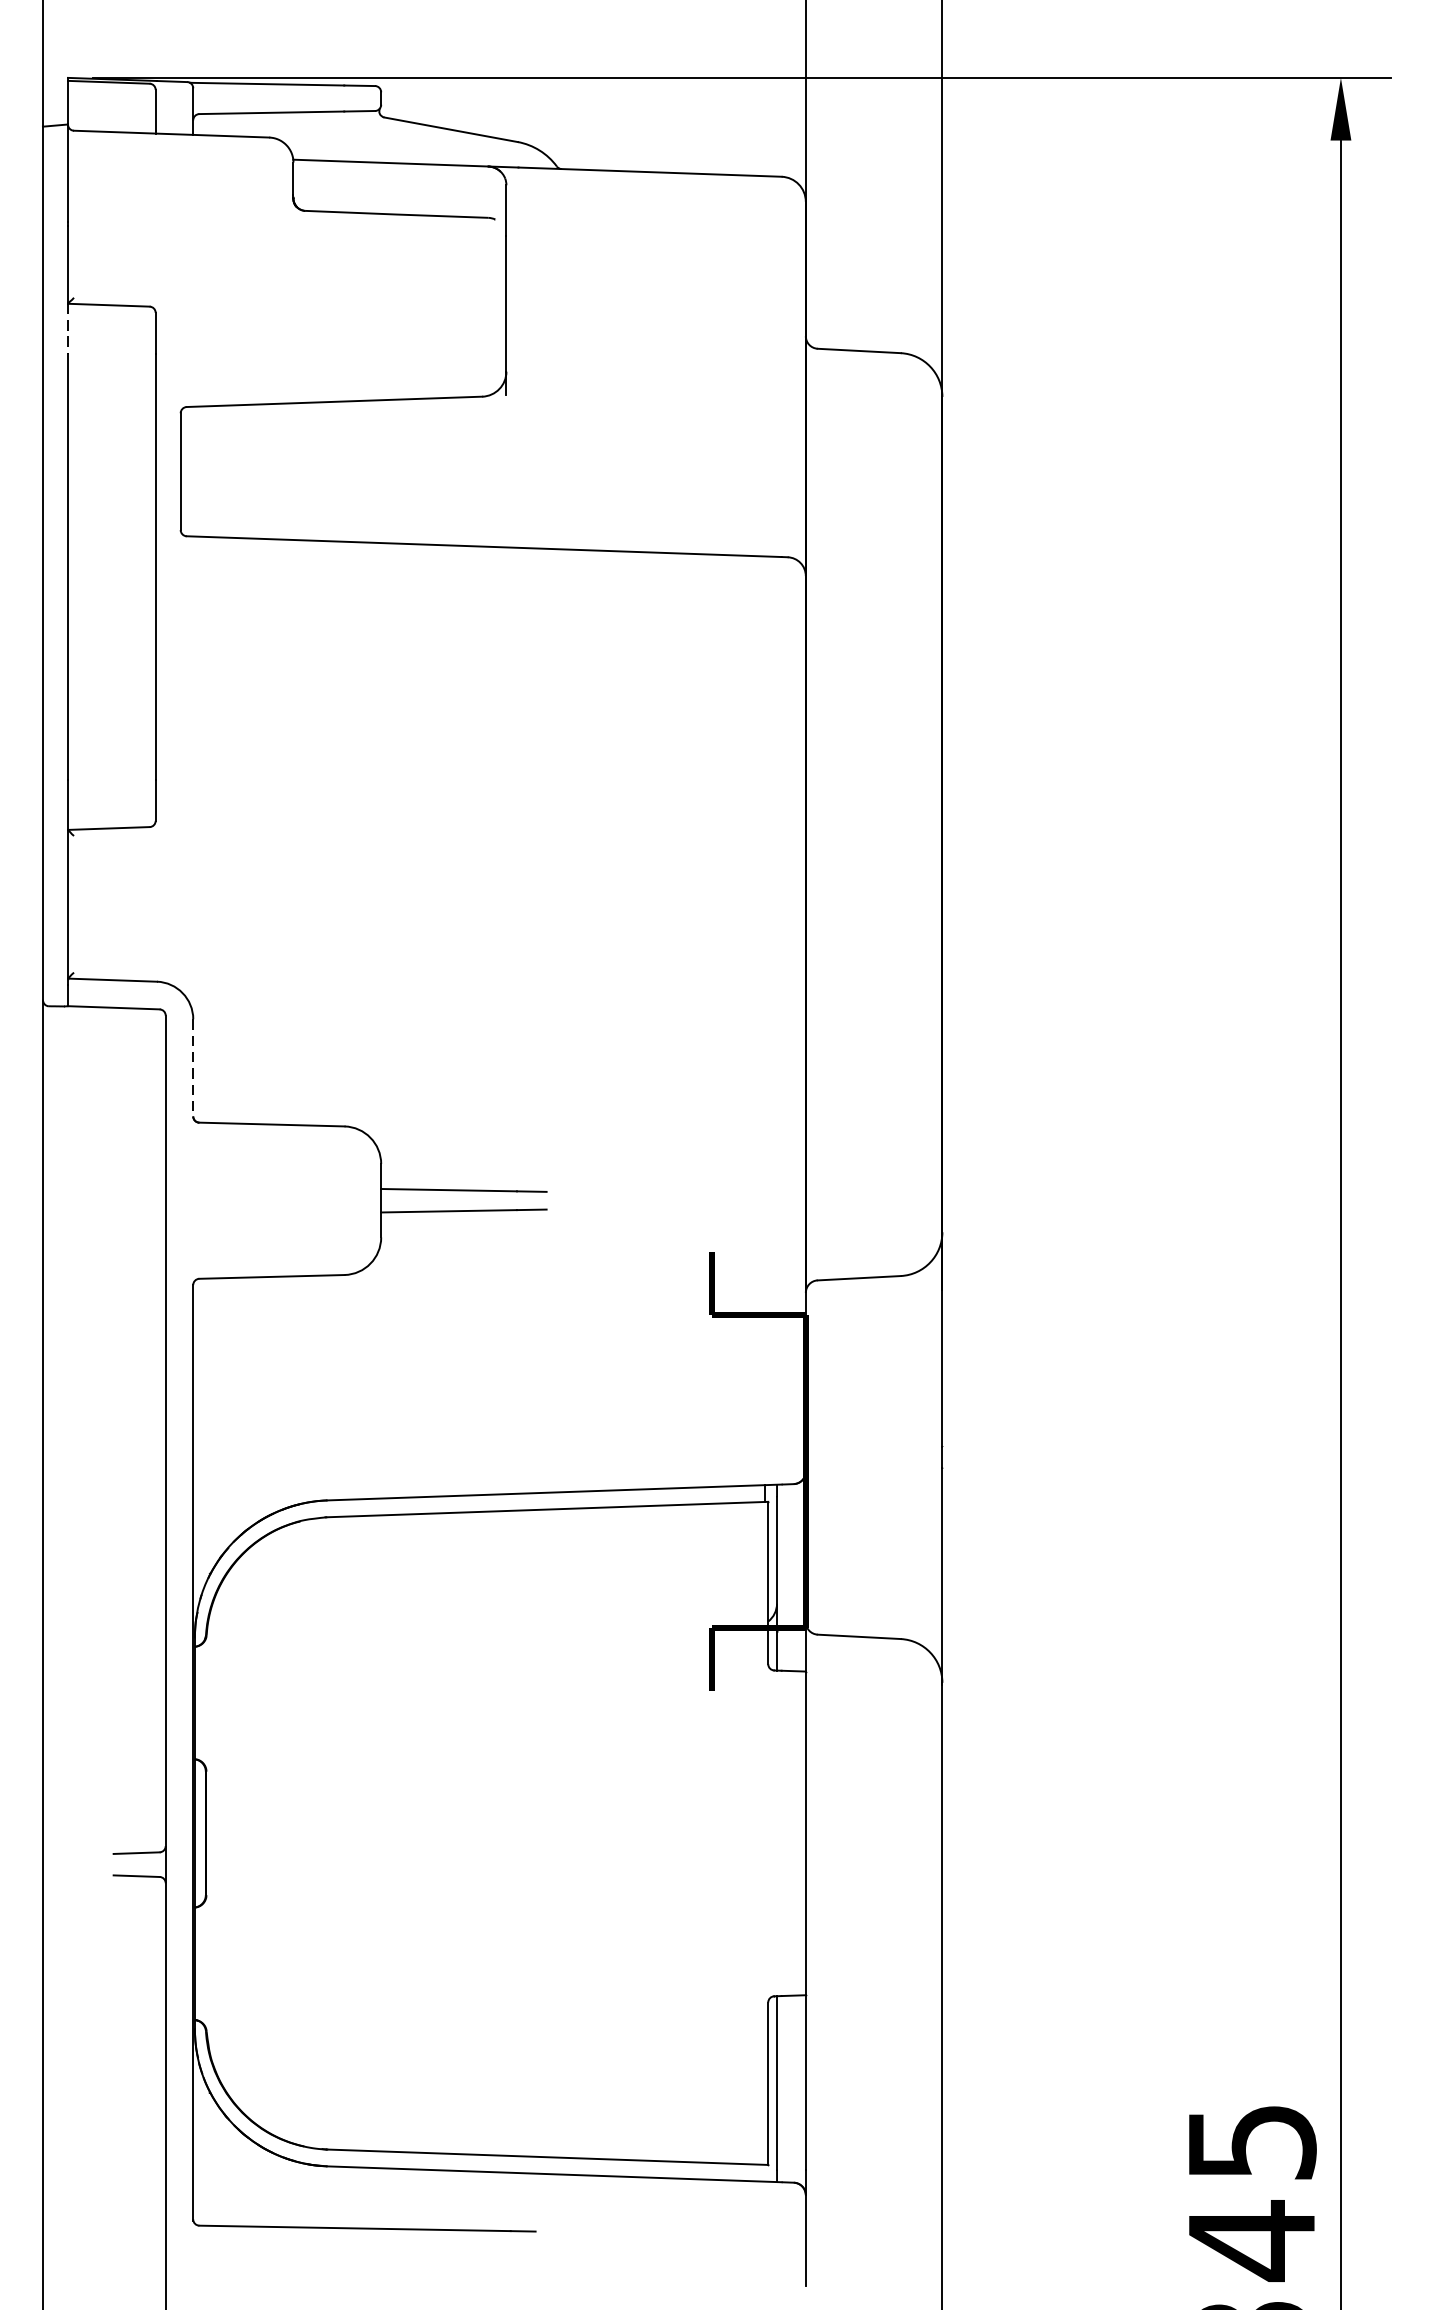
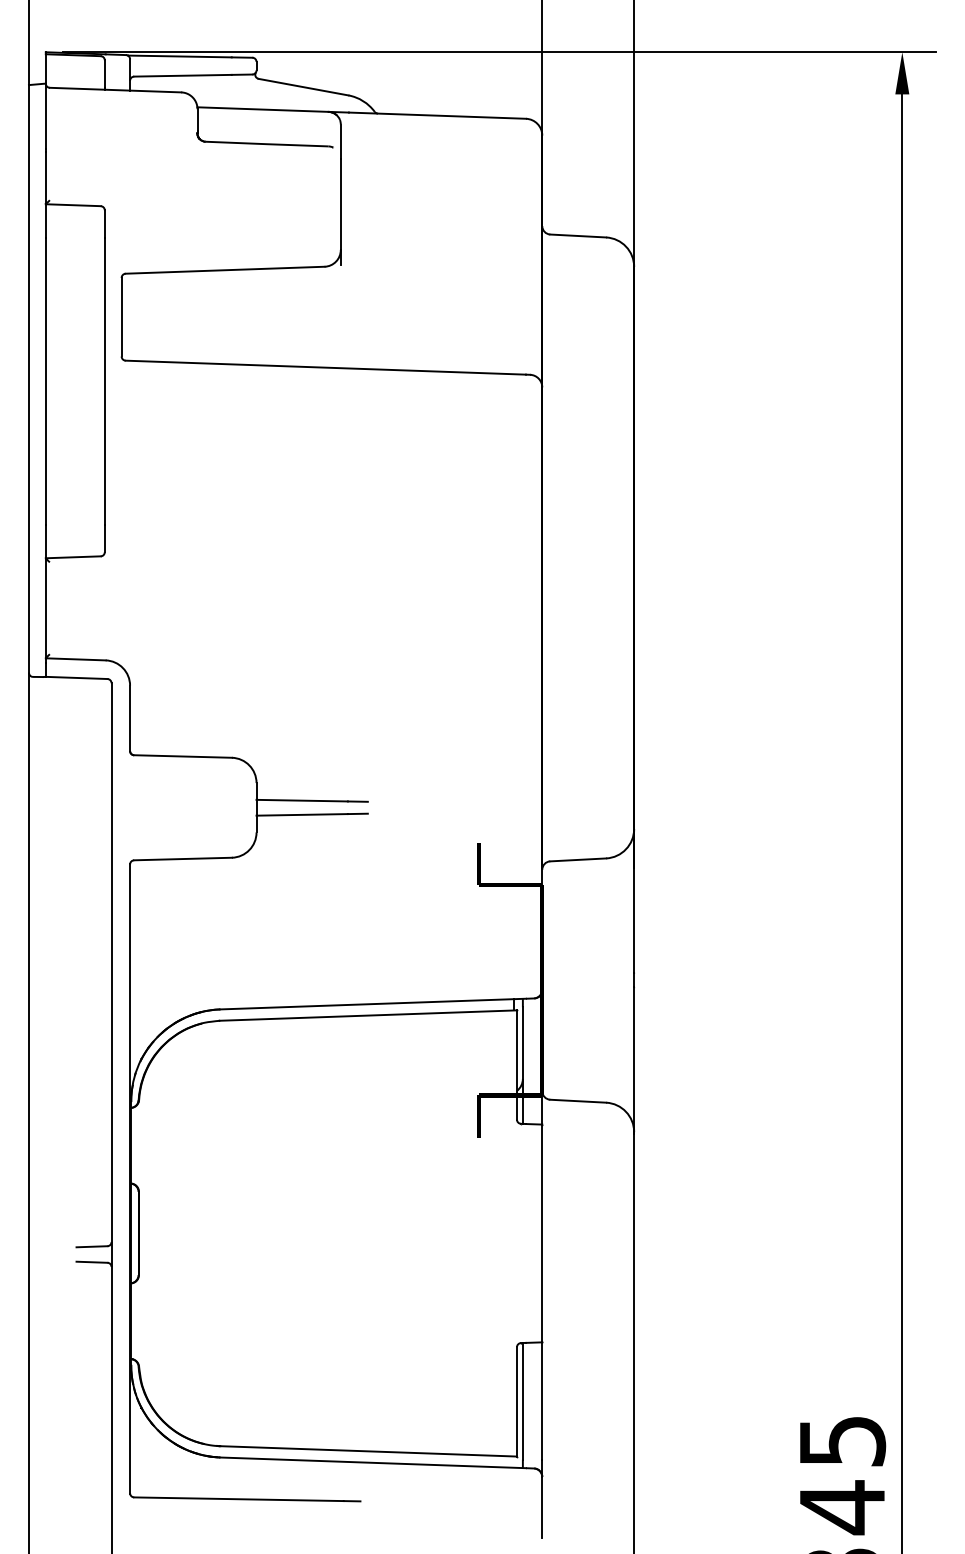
line: (67, 329) -> (45, 221), dashed -> solid
line: (193, 1068) -> (130, 718), dashed -> solid

